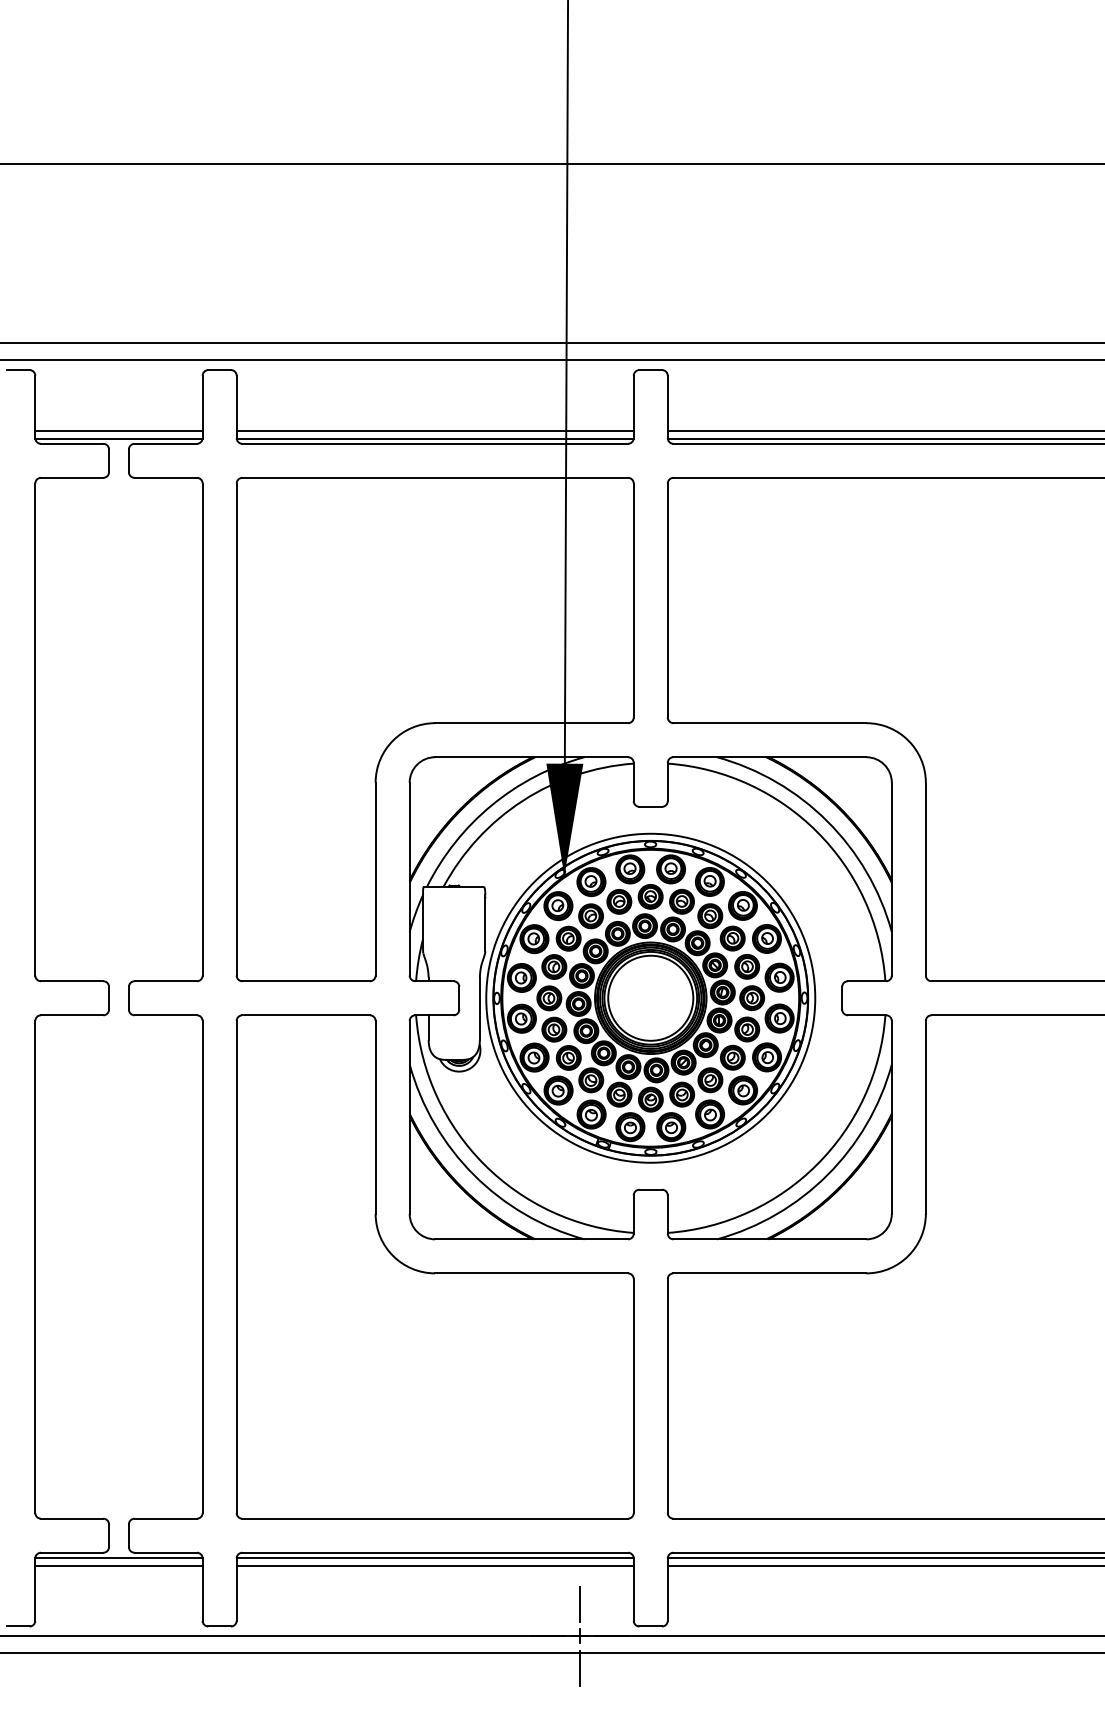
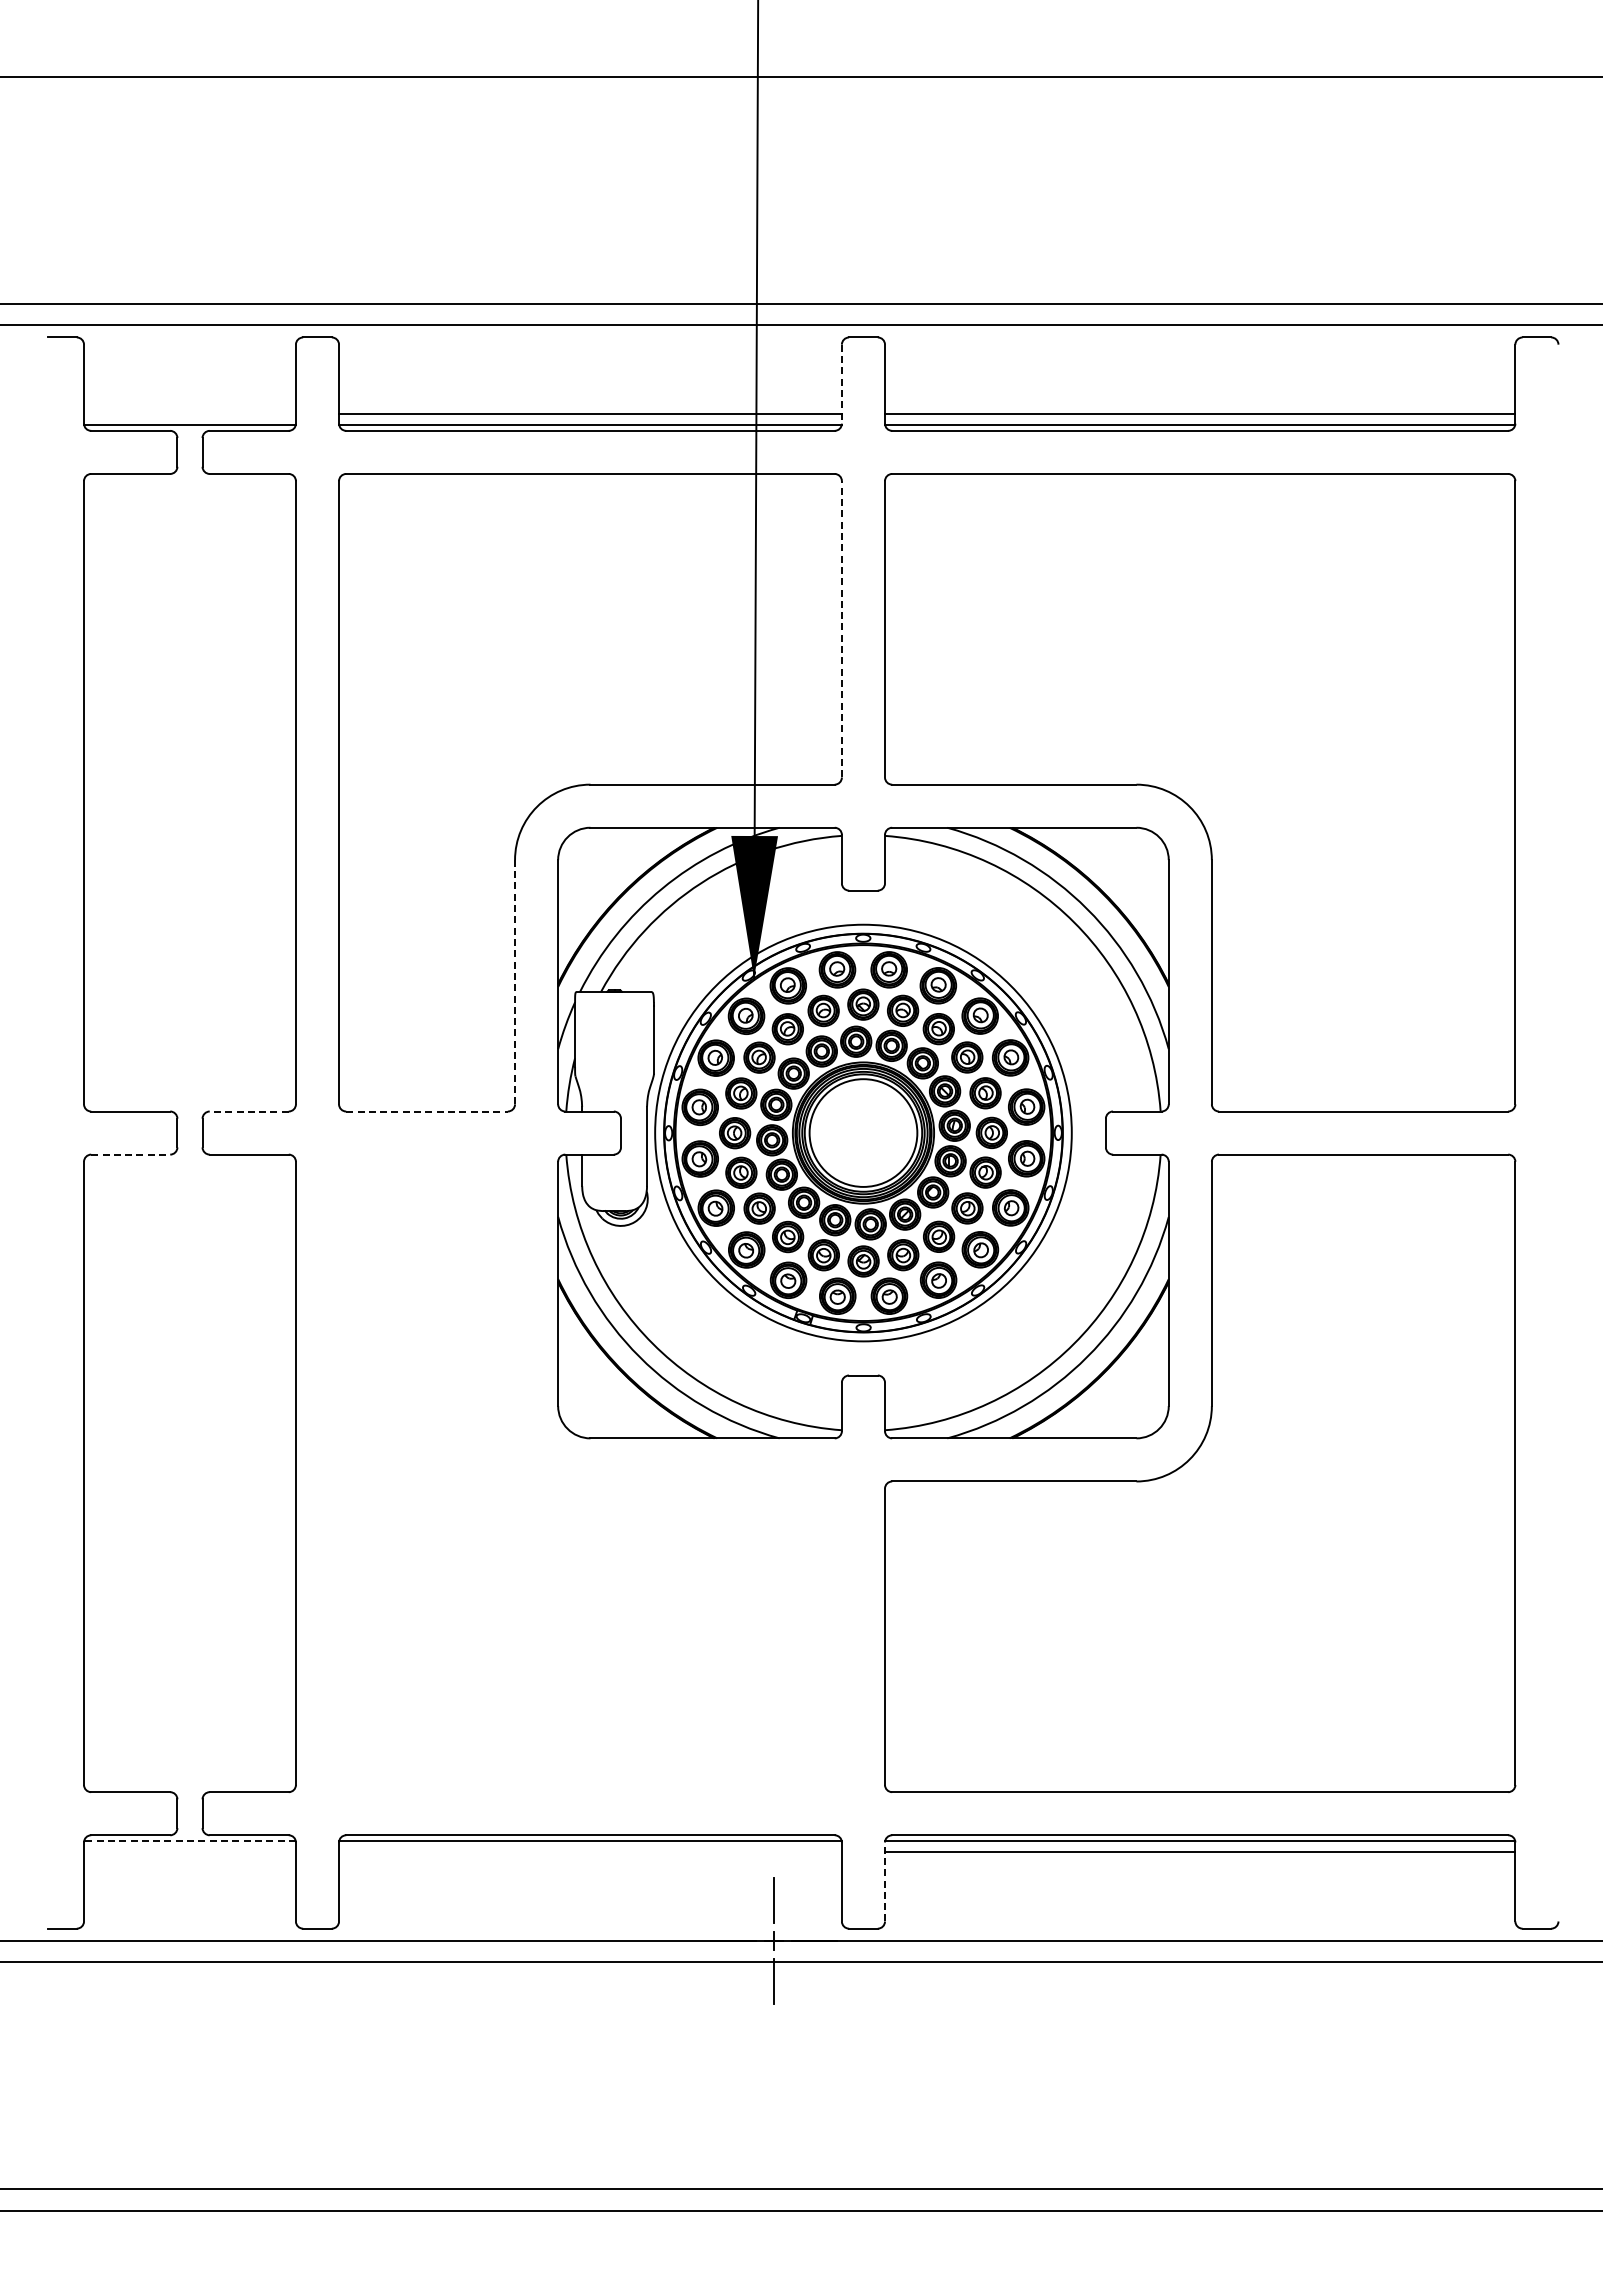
line: (633, 407) -> (841, 384), solid -> dashed
line: (118, 430) -> (189, 414), removed
line: (633, 599) -> (841, 628), solid -> dashed
line: (376, 878) -> (515, 981), solid -> dashed
line: (165, 981) -> (249, 1111), solid -> dashed
line: (306, 981) -> (427, 1111), solid -> dashed
line: (72, 1015) -> (130, 1154), solid -> dashed
part: (435, 1272) -> (590, 1480), removed
line: (118, 1557) -> (189, 1841), solid -> dashed
line: (118, 1565) -> (189, 1851), removed
line: (435, 1565) -> (590, 1851), removed
line: (668, 1589) -> (885, 1881), solid -> dashed

